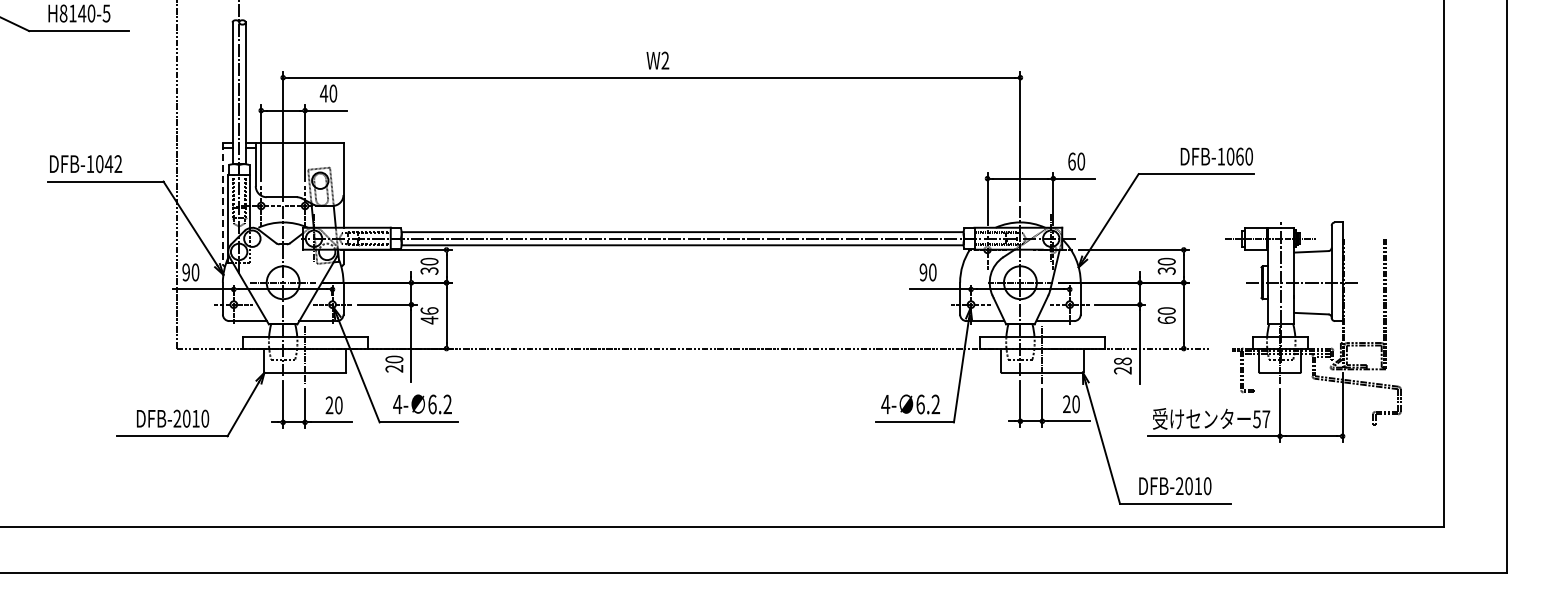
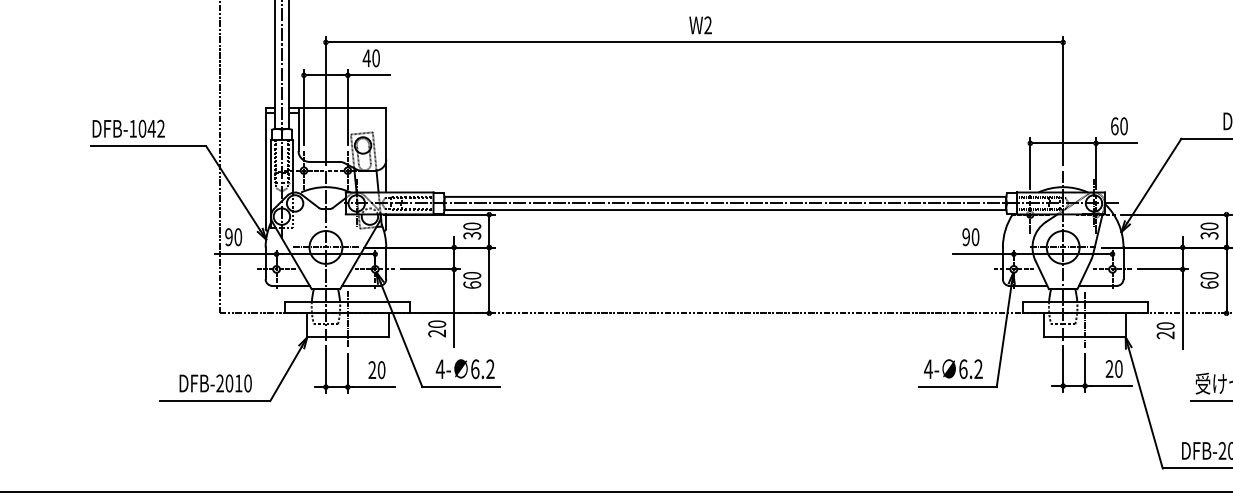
line: (222, 204) -> (265, 169), dashed -> solid
text: (429, 315) -> (472, 280), 46 -> 60
text: (1122, 361) -> (1165, 326), 28 -> 20

